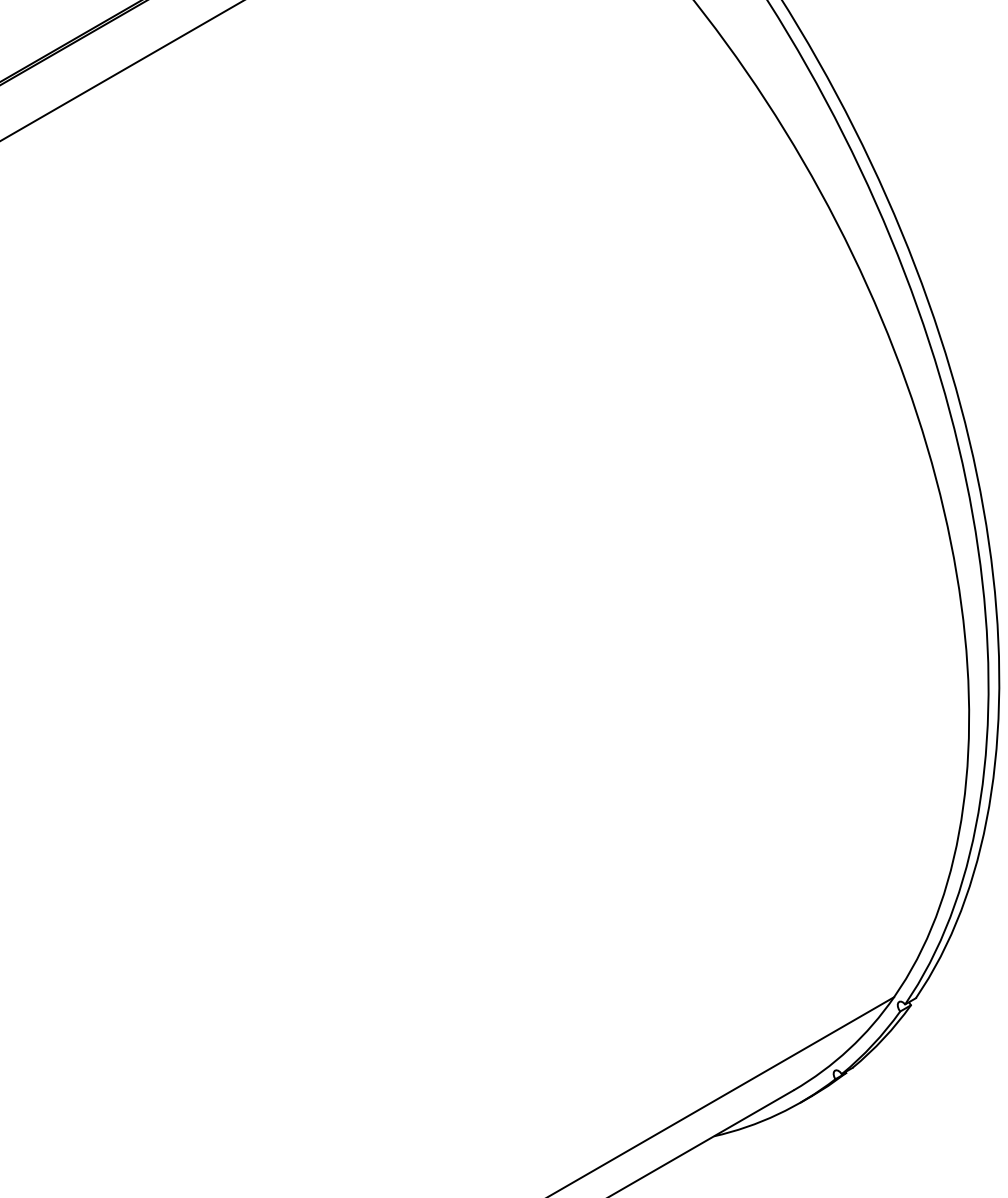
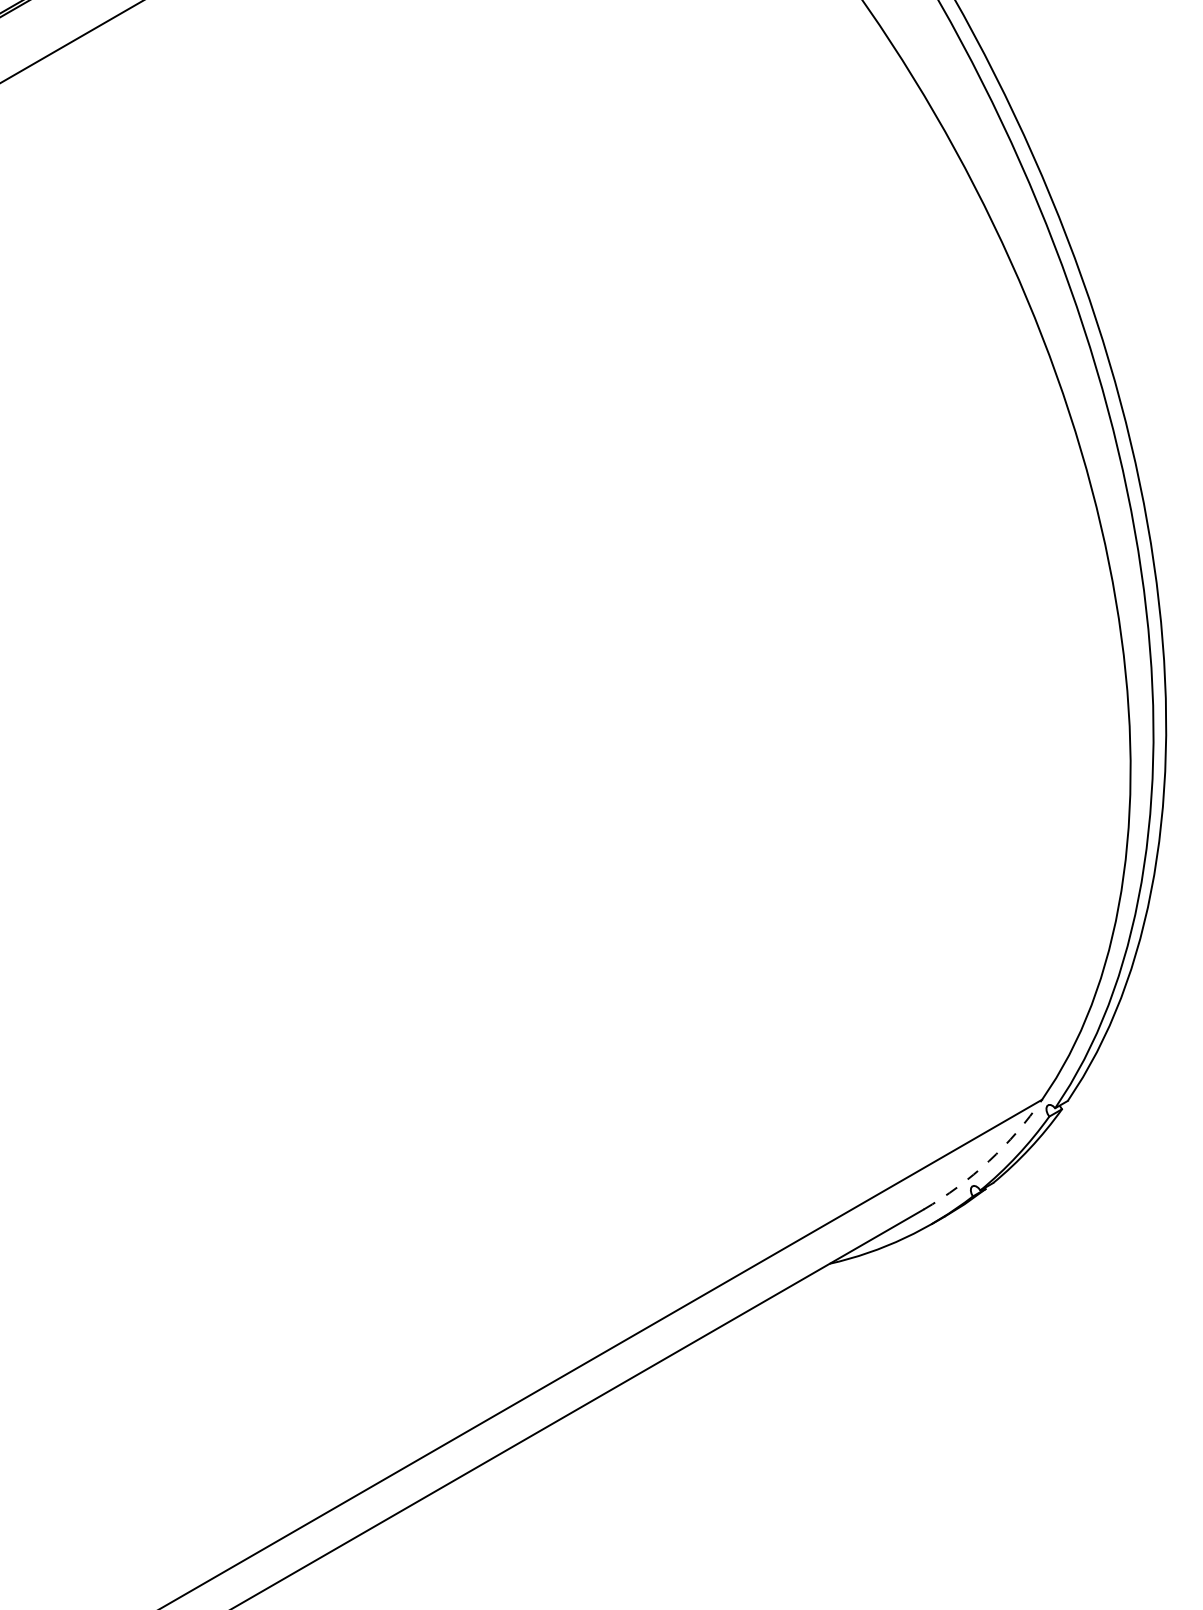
arc: (849, 1049) -> (989, 1161), solid -> dashed

